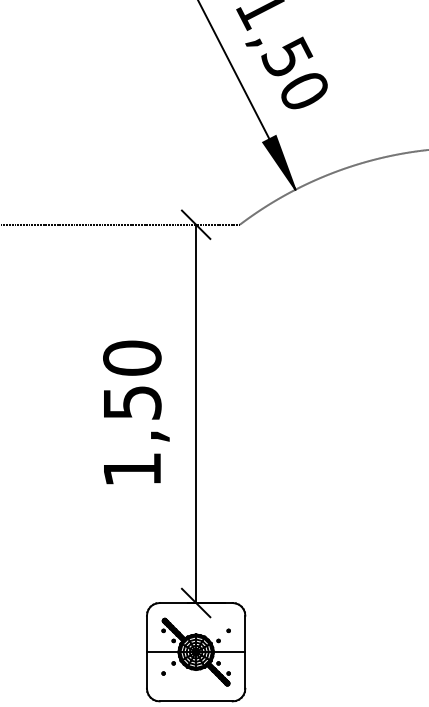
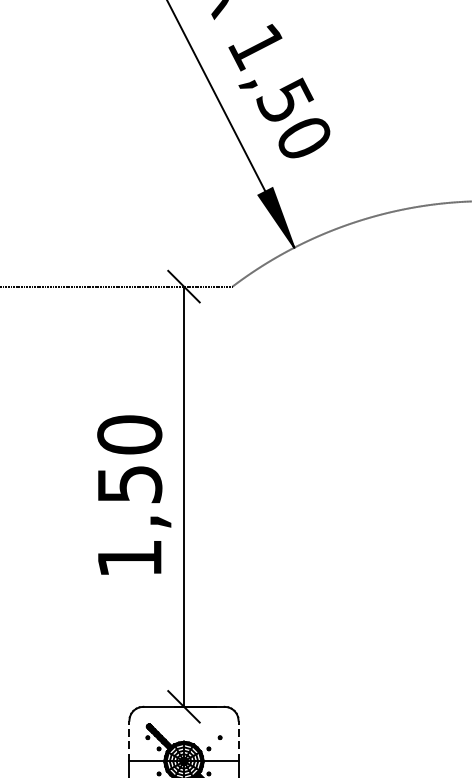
text: (136, 412) -> (134, 495), moved
line: (146, 633) -> (128, 740), solid -> dashed
line: (245, 633) -> (238, 740), solid -> dashed

